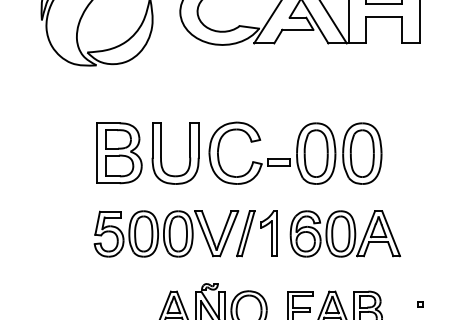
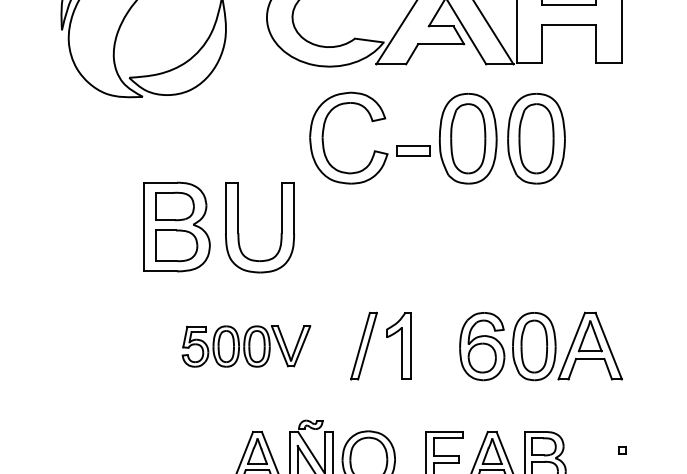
part: (295, 152) -> (437, 137), moved
part: (166, 233) -> (246, 345), size x0.6
part: (345, 233) -> (541, 345), moved

